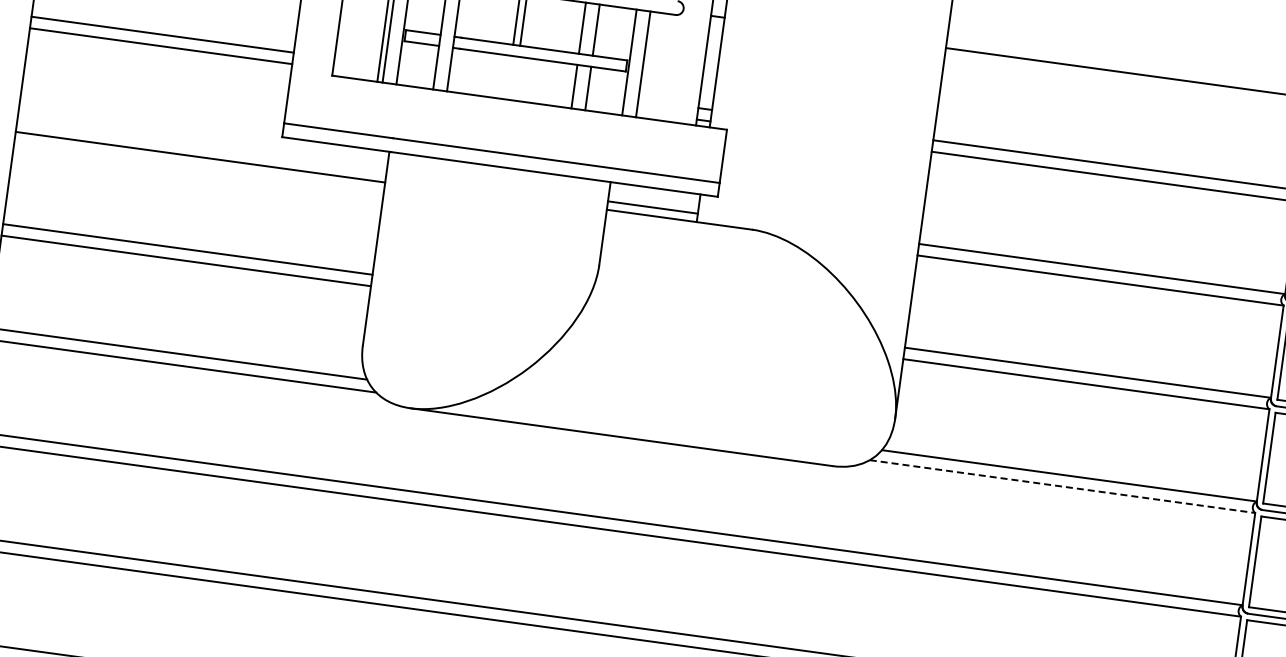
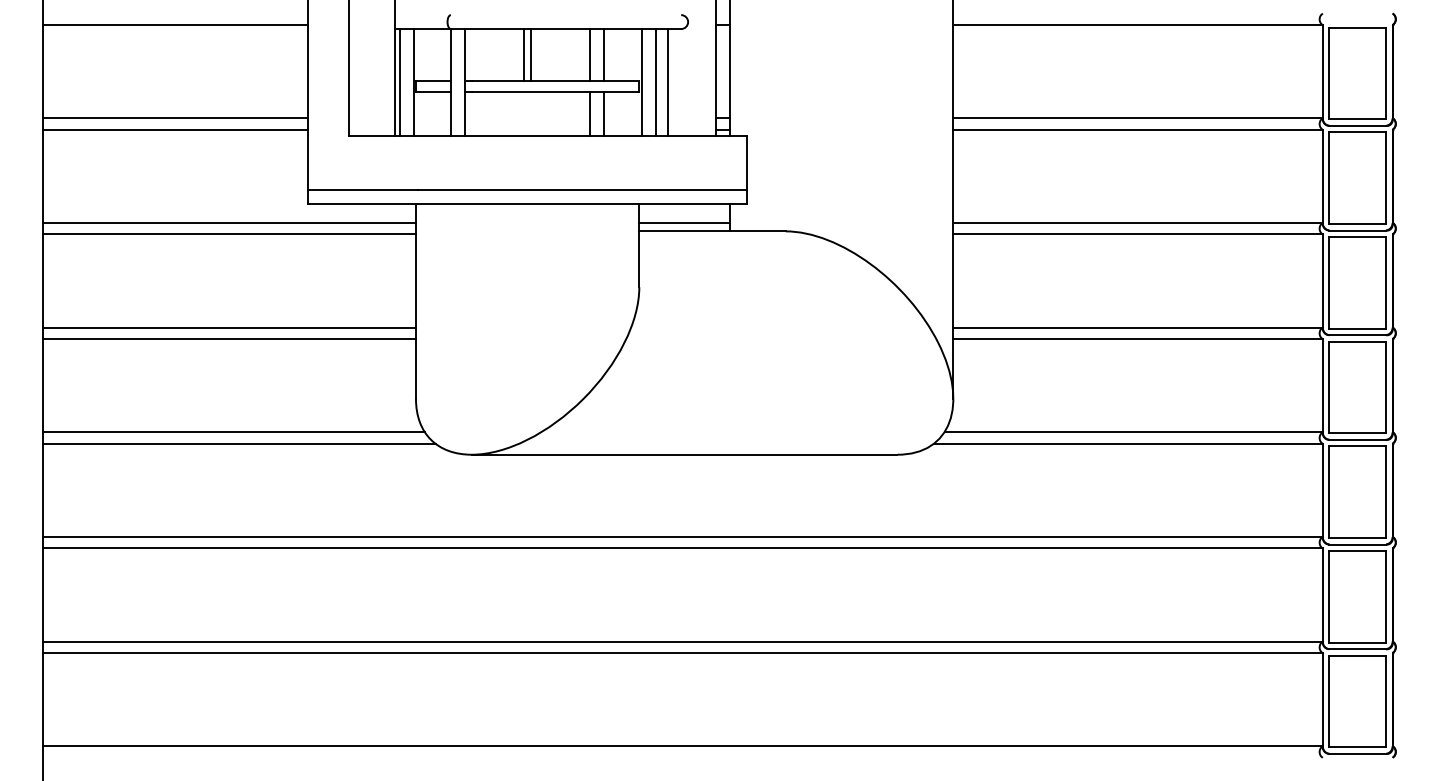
line: (656, 66) -> (668, 82), added
line: (202, 145) -> (229, 222), added
line: (1062, 486) -> (1128, 443), dashed -> solid

